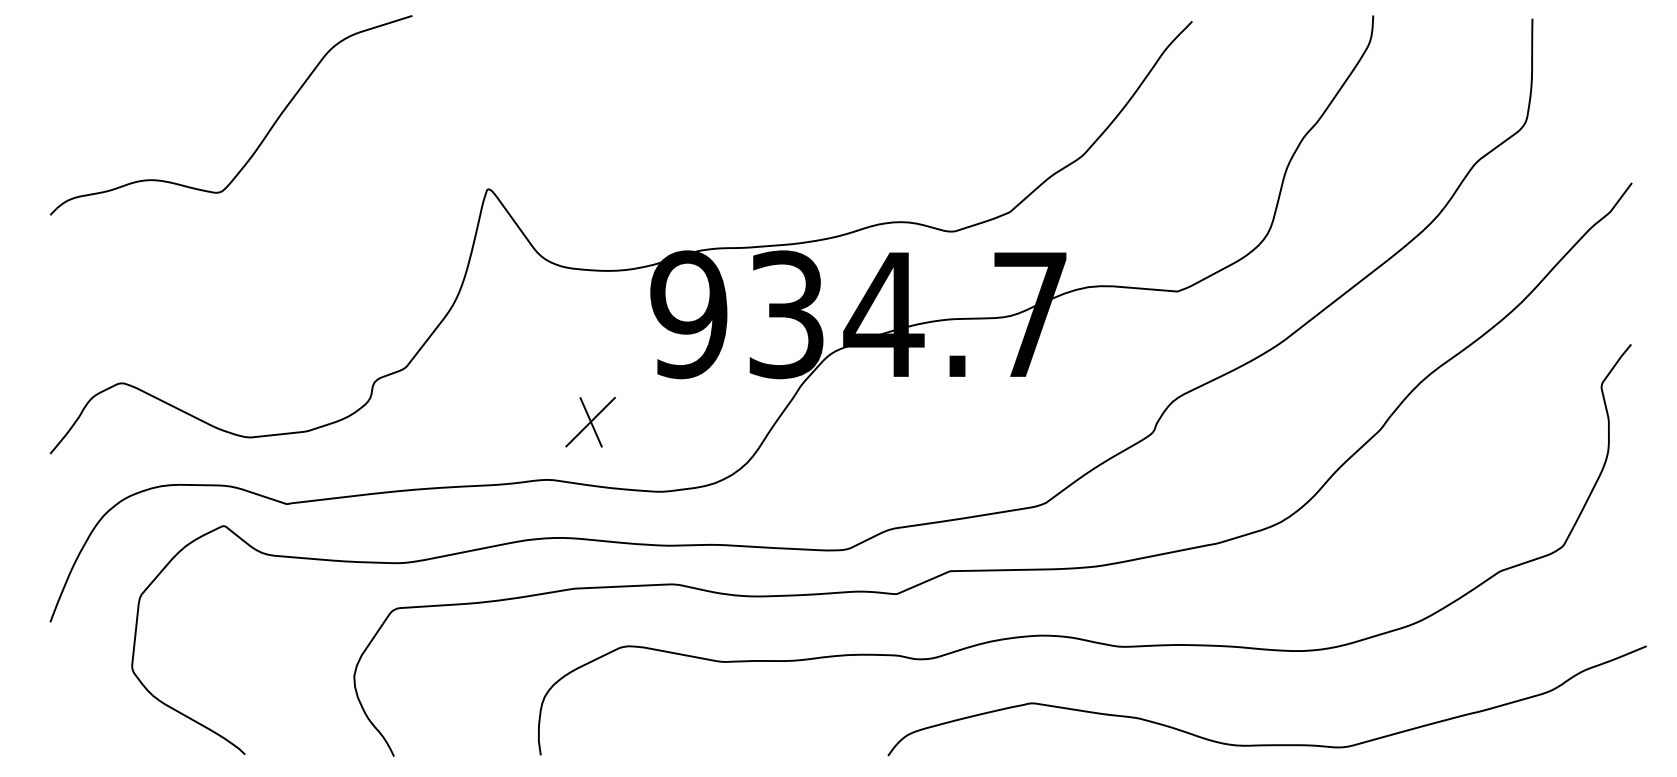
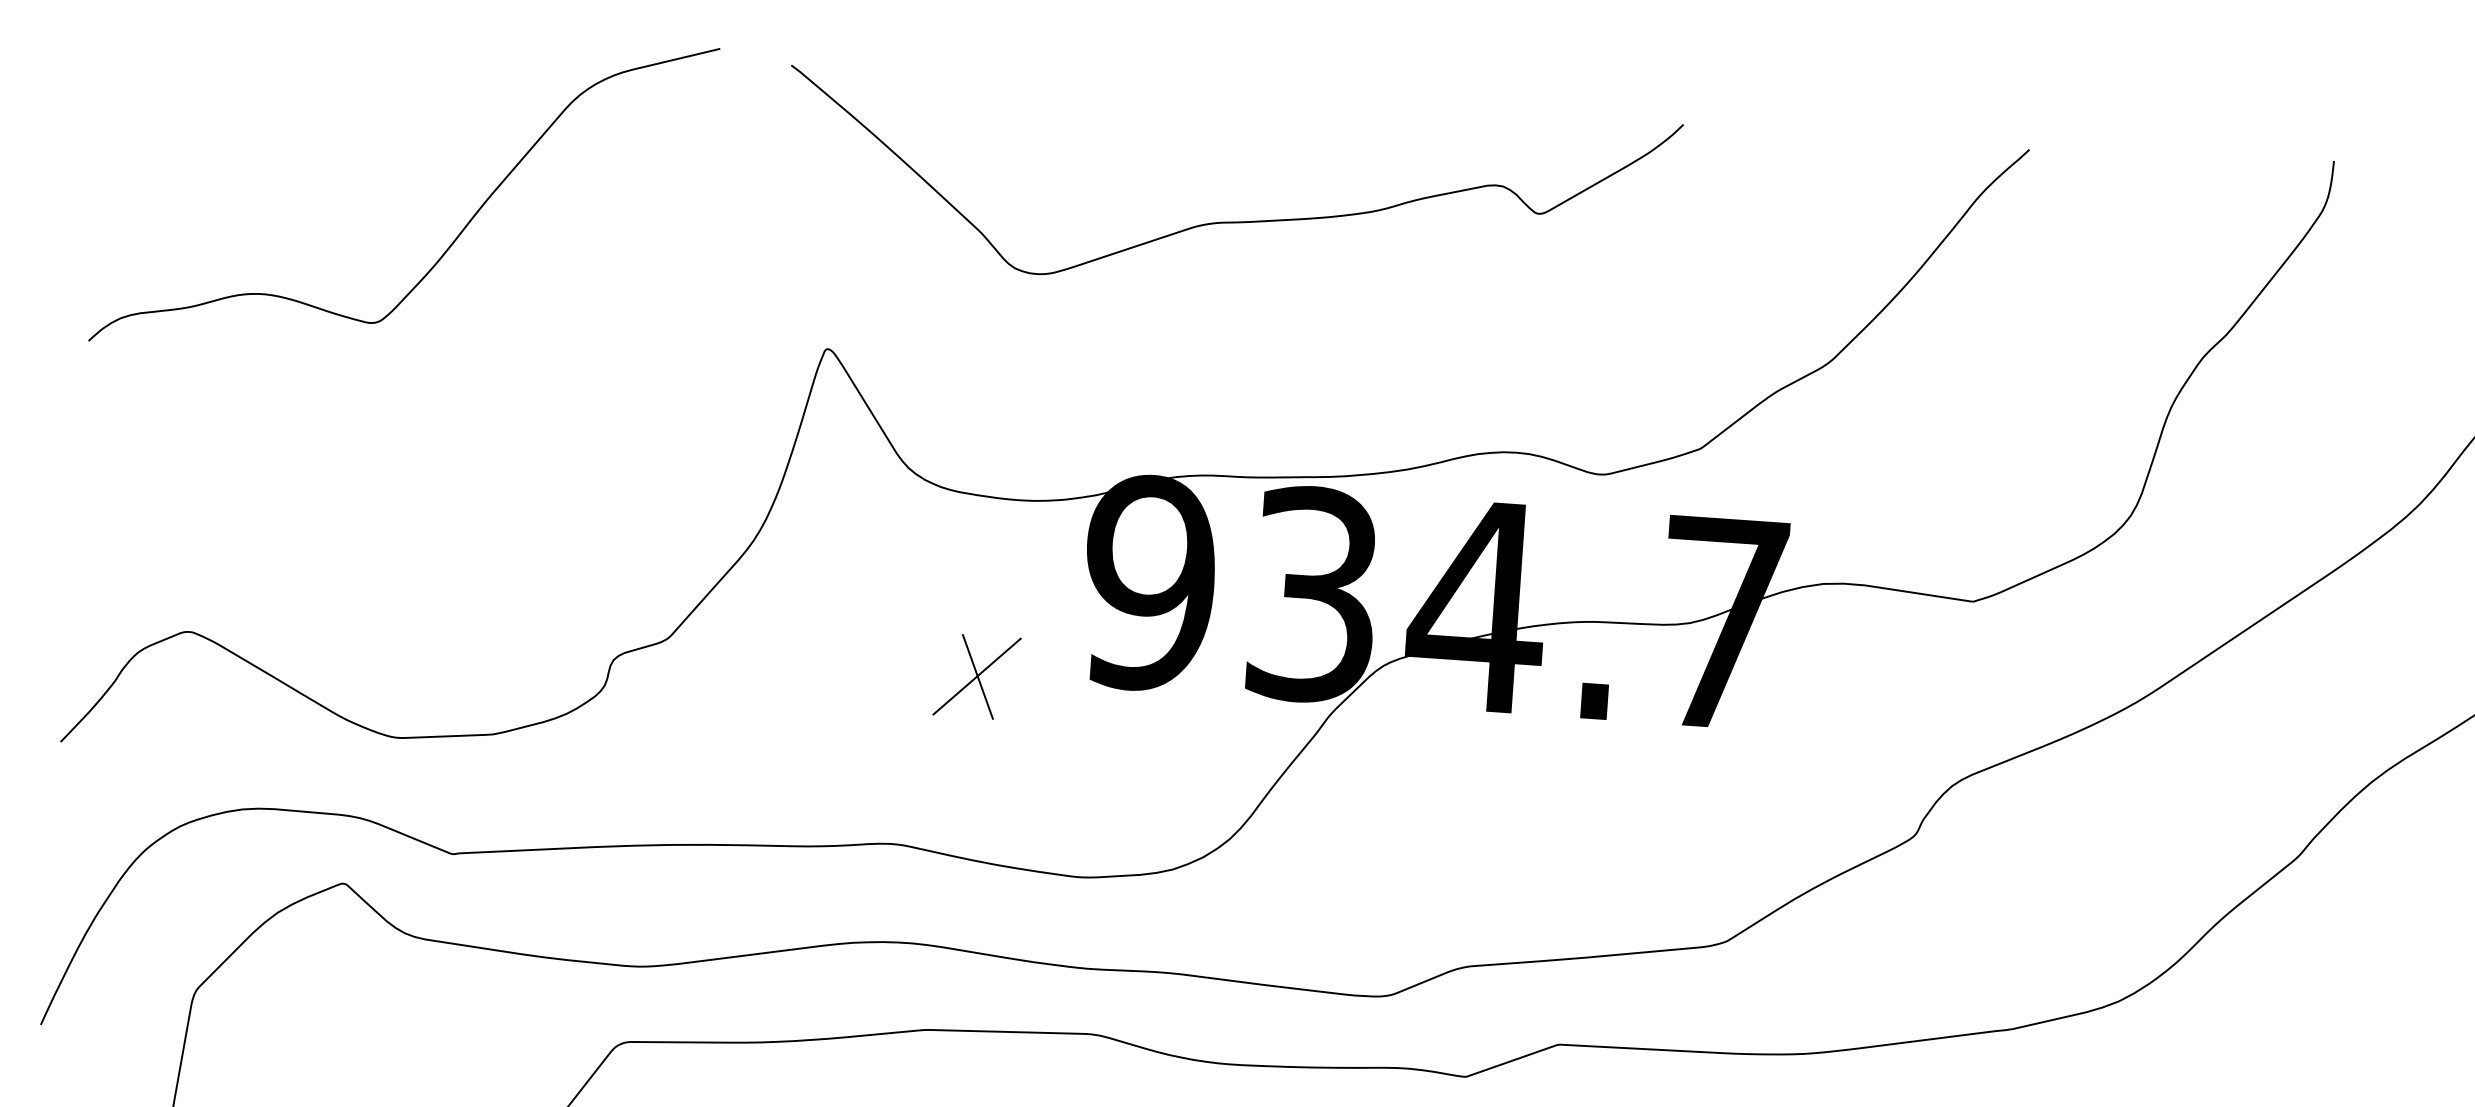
curve: (720, 96) -> (1228, 220), added
part: (590, 421) -> (976, 675), moved

